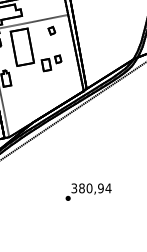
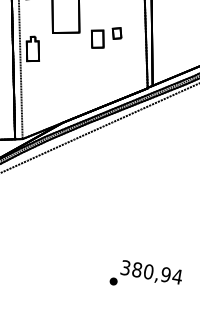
text: (88, 191) -> (146, 276), moved

